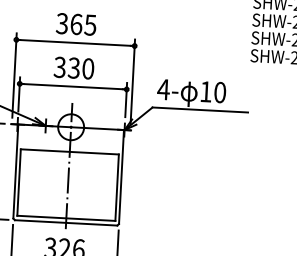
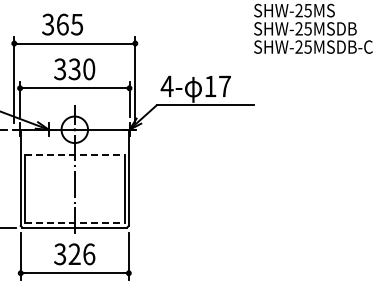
text: (76, 24) -> (62, 24), moved
text: (219, 92) -> (224, 86), 10 -> 17
line: (70, 152) -> (75, 155), solid -> dashed
line: (67, 217) -> (75, 222), solid -> dashed

